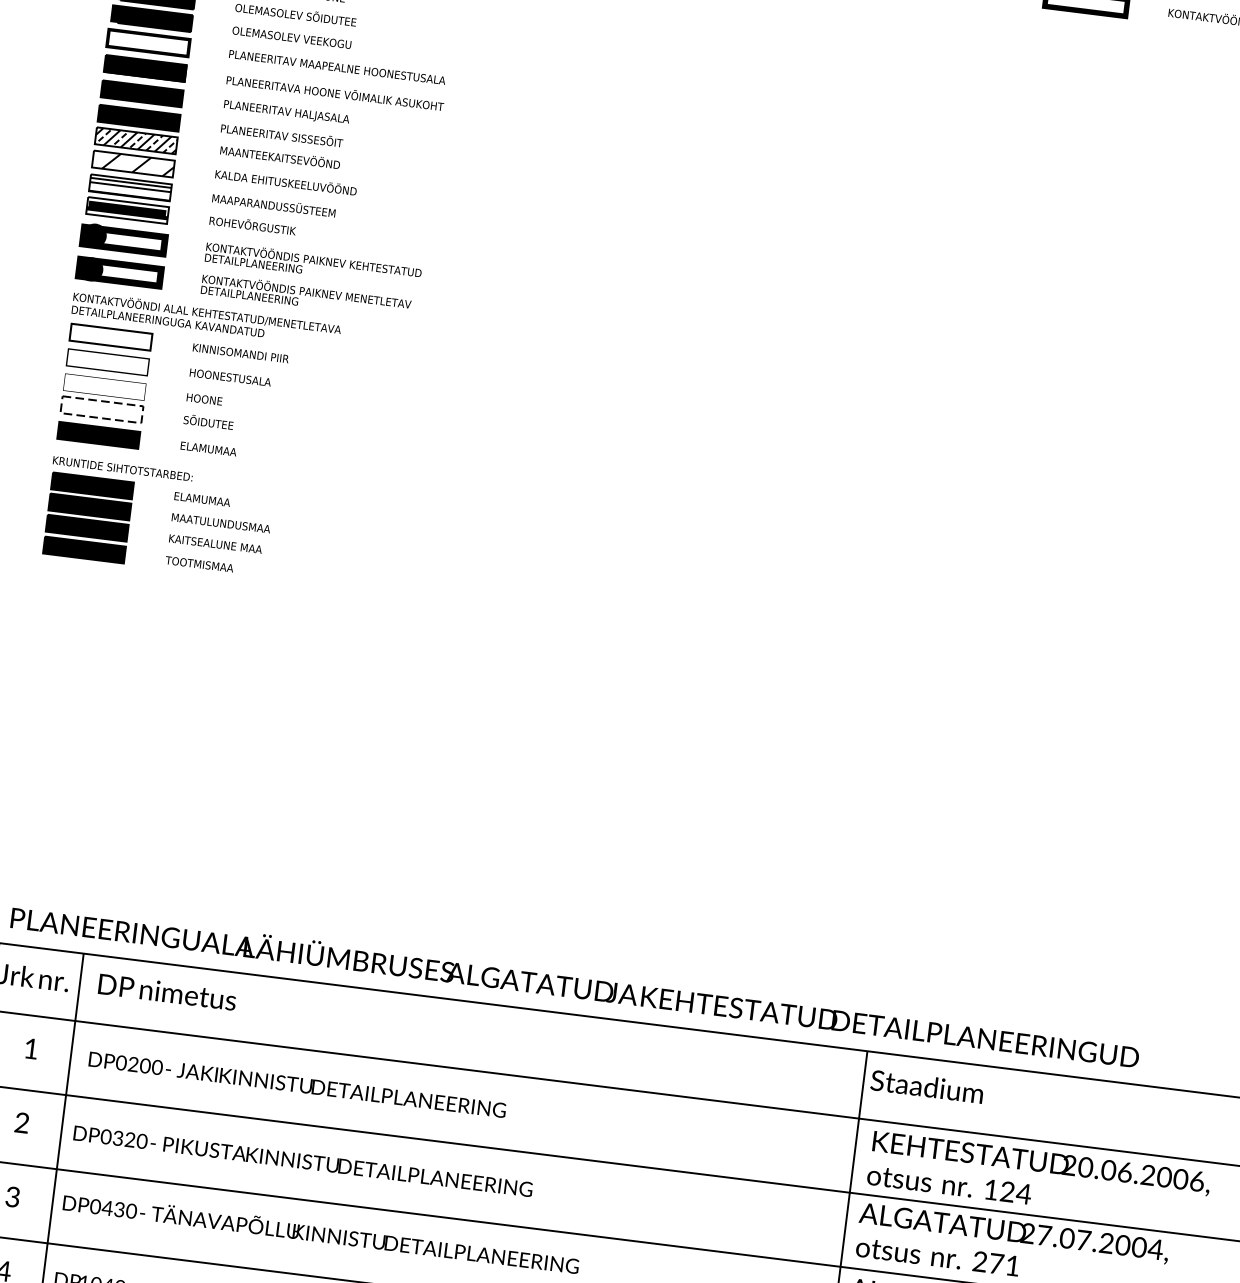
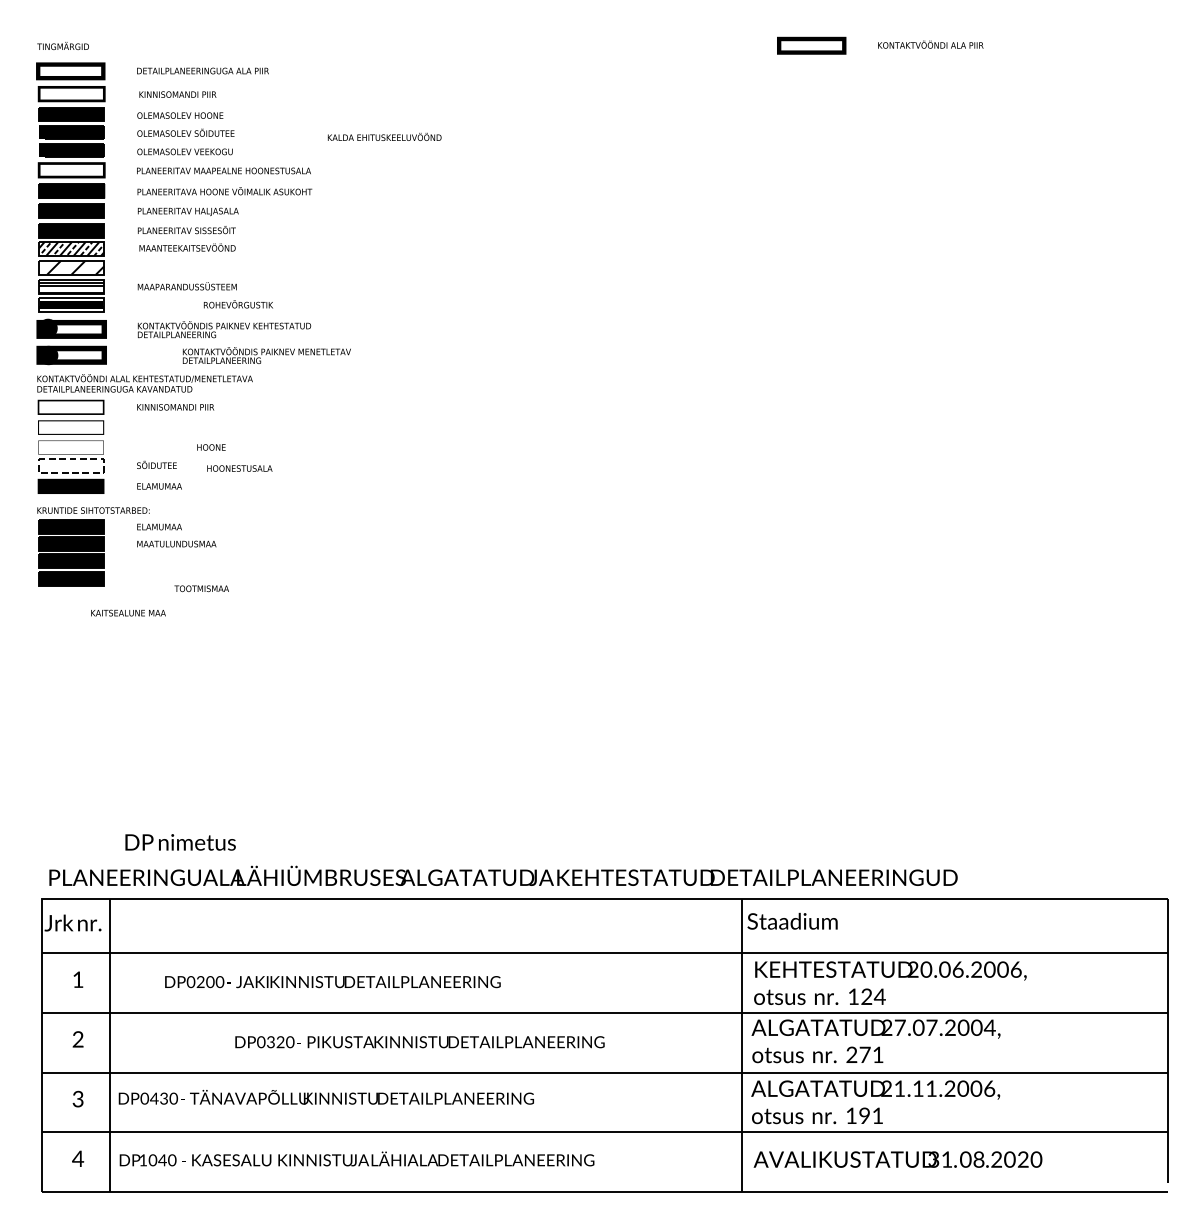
text: (285, 181) -> (384, 136), moved
text: (252, 225) -> (238, 304), moved
text: (305, 296) -> (266, 355), moved
text: (230, 377) -> (239, 468), moved
text: (204, 399) -> (211, 447), moved
text: (215, 543) -> (128, 612), moved
text: (199, 563) -> (201, 588), moved
text: (167, 992) -> (180, 842), moved
text: (296, 1085) -> (332, 982), moved
text: (302, 1161) -> (419, 1042), moved

